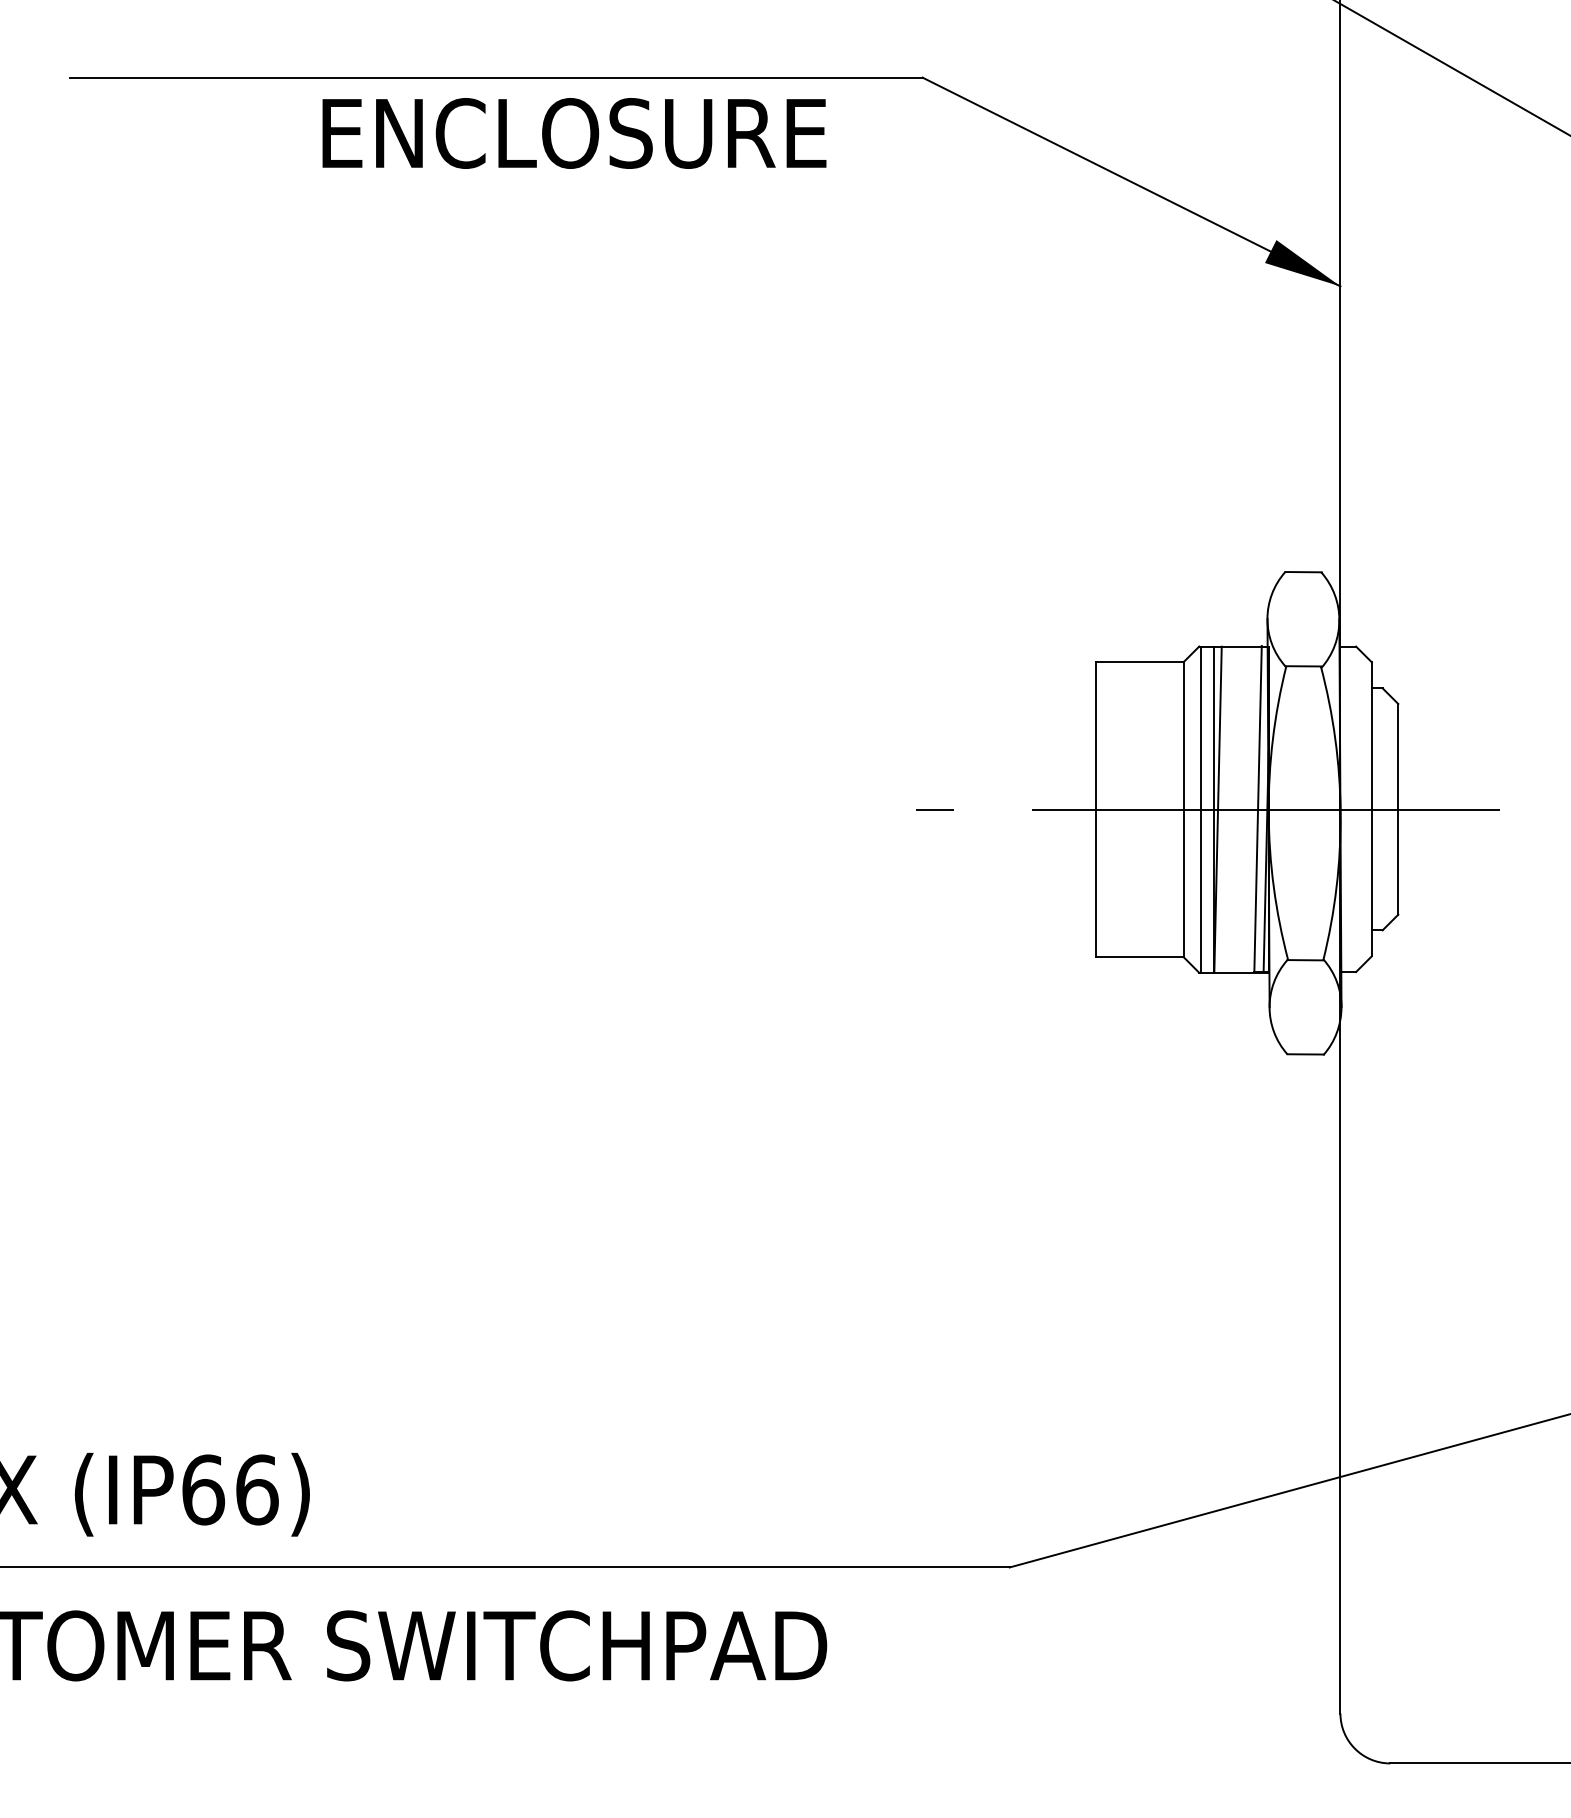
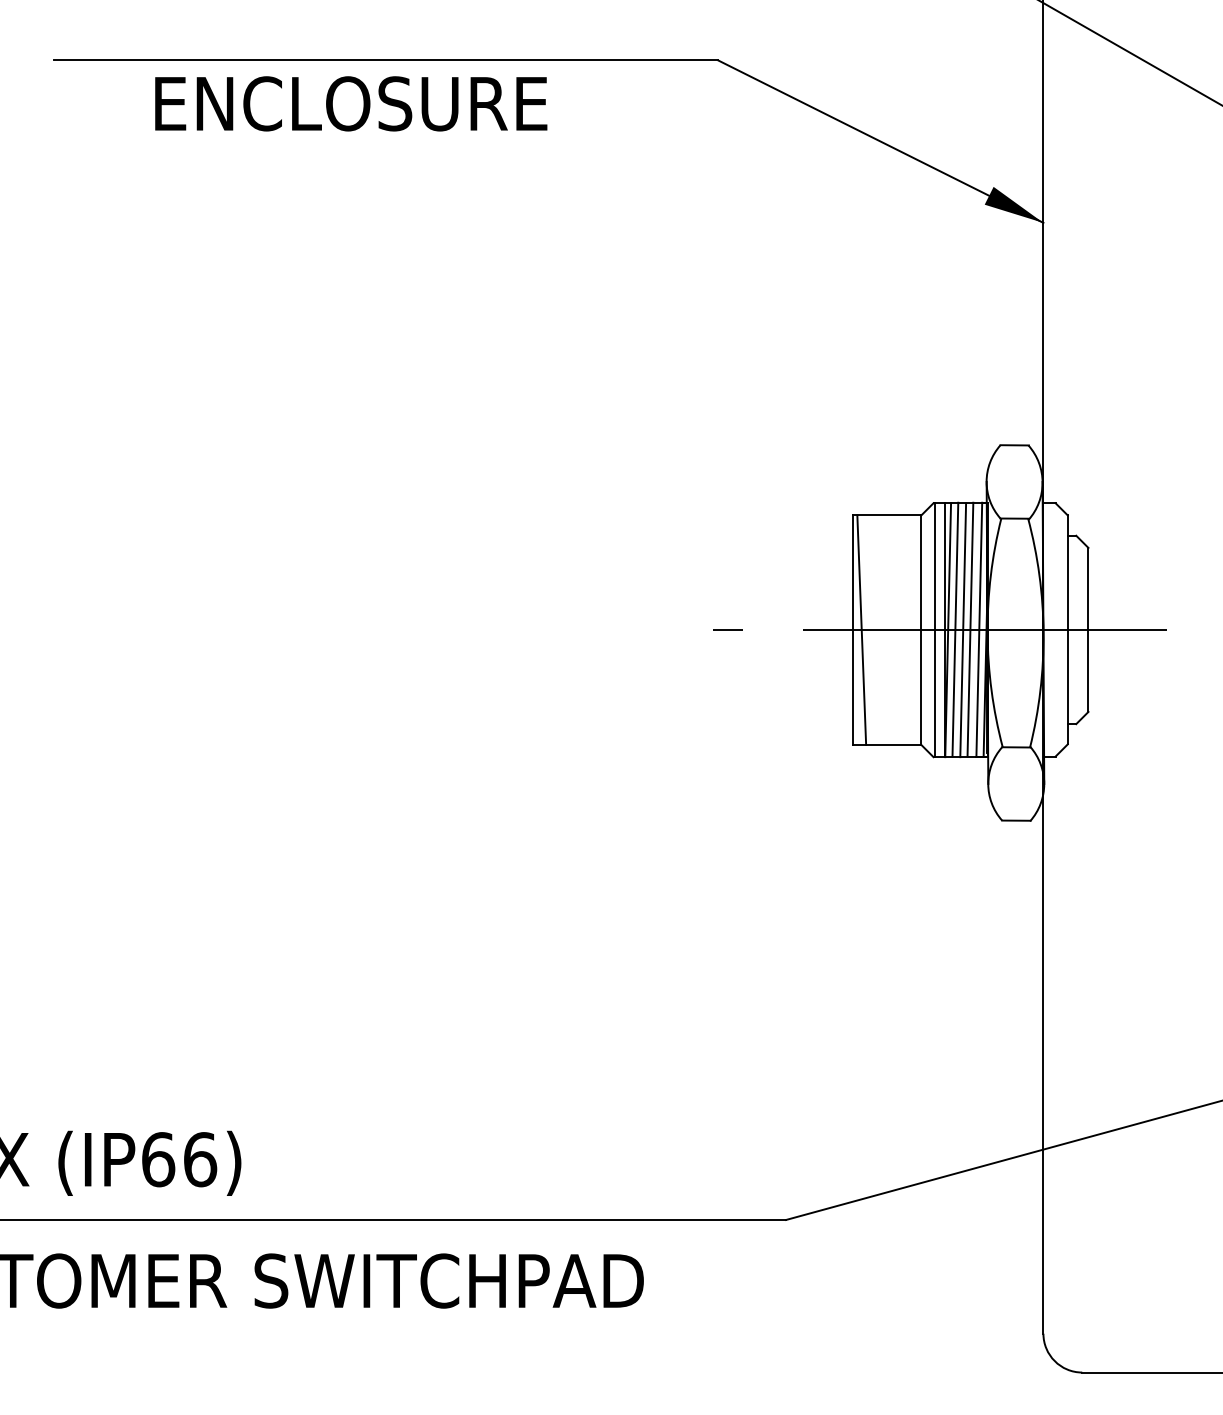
text: (574, 132) -> (351, 103), moved
line: (1106, 808) -> (861, 629), added
line: (1227, 808) -> (955, 629), added
line: (1246, 808) -> (970, 629), added
line: (1237, 810) -> (963, 630), added

